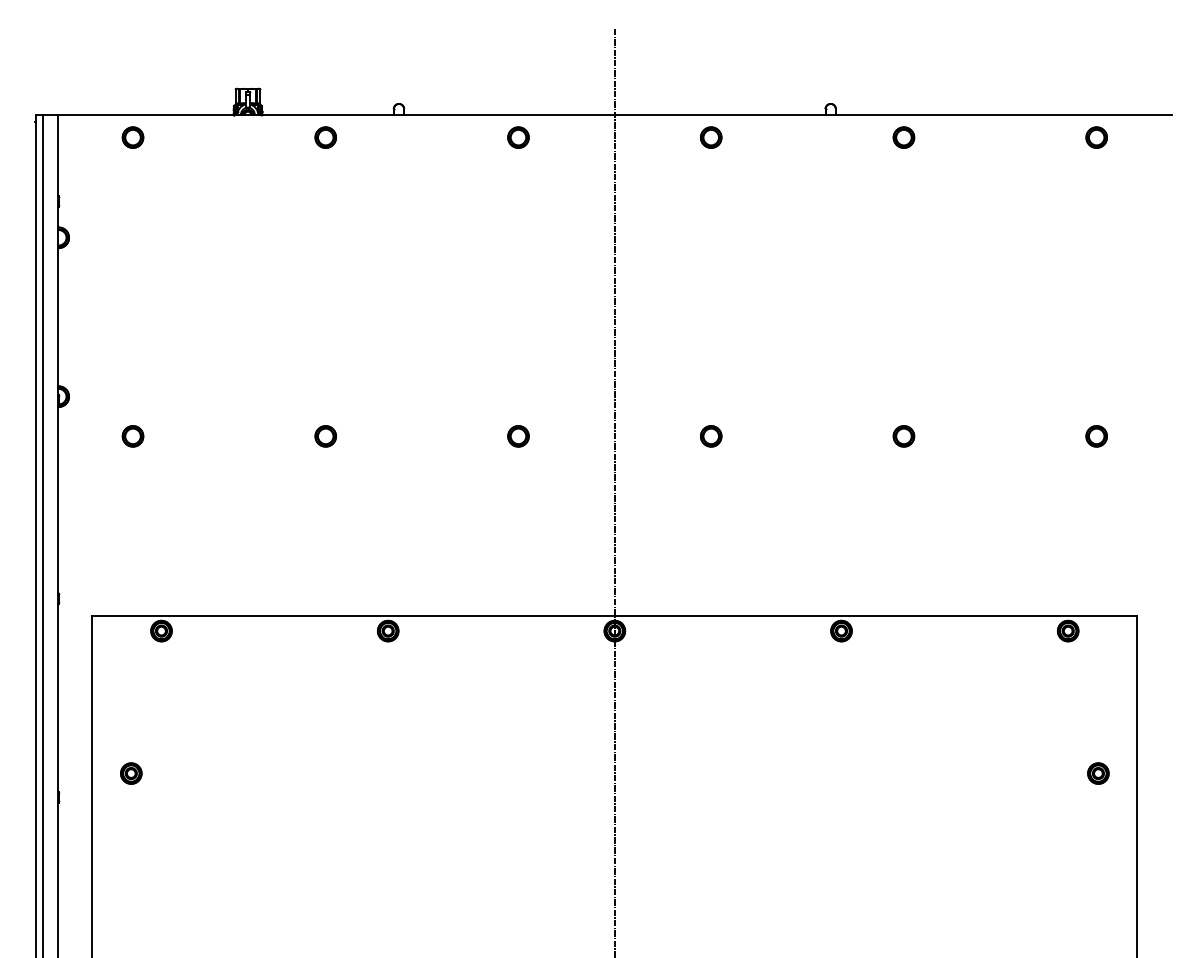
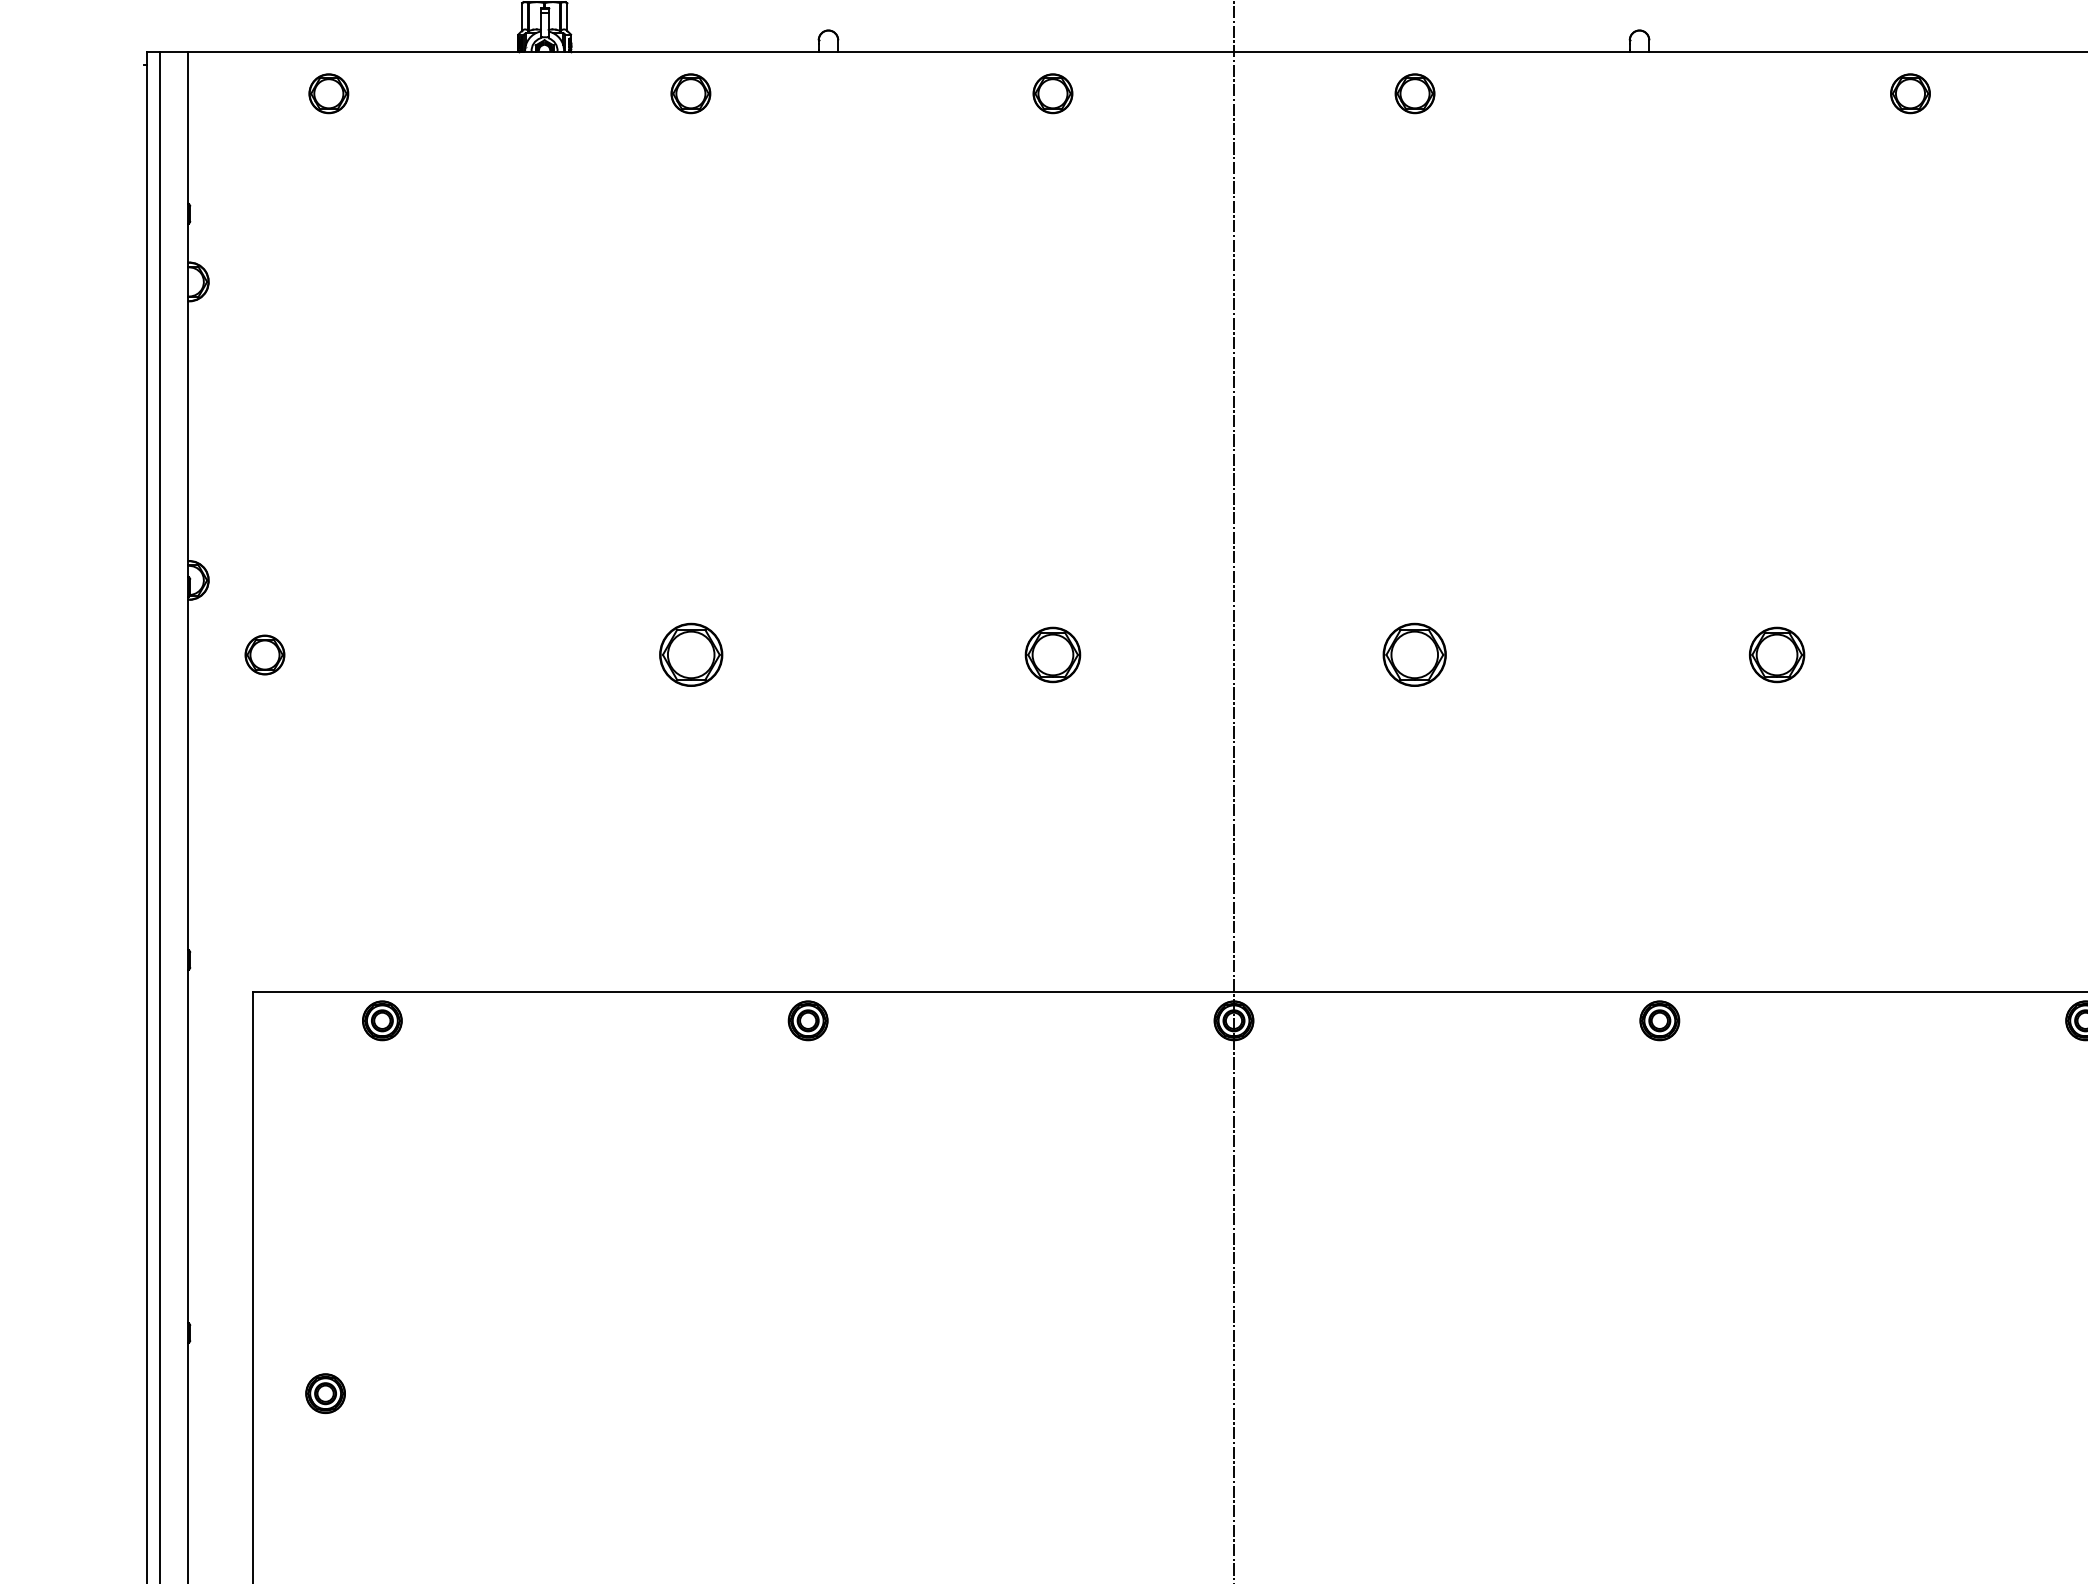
part: (903, 137) -> (1909, 93), moved
part: (132, 436) -> (263, 655), moved
part: (325, 436) -> (690, 655), size x1.6
part: (518, 436) -> (1052, 655), size x1.4
part: (711, 436) -> (1415, 655), size x1.6
part: (903, 436) -> (1776, 655), size x1.4
part: (131, 773) -> (325, 1393), moved

